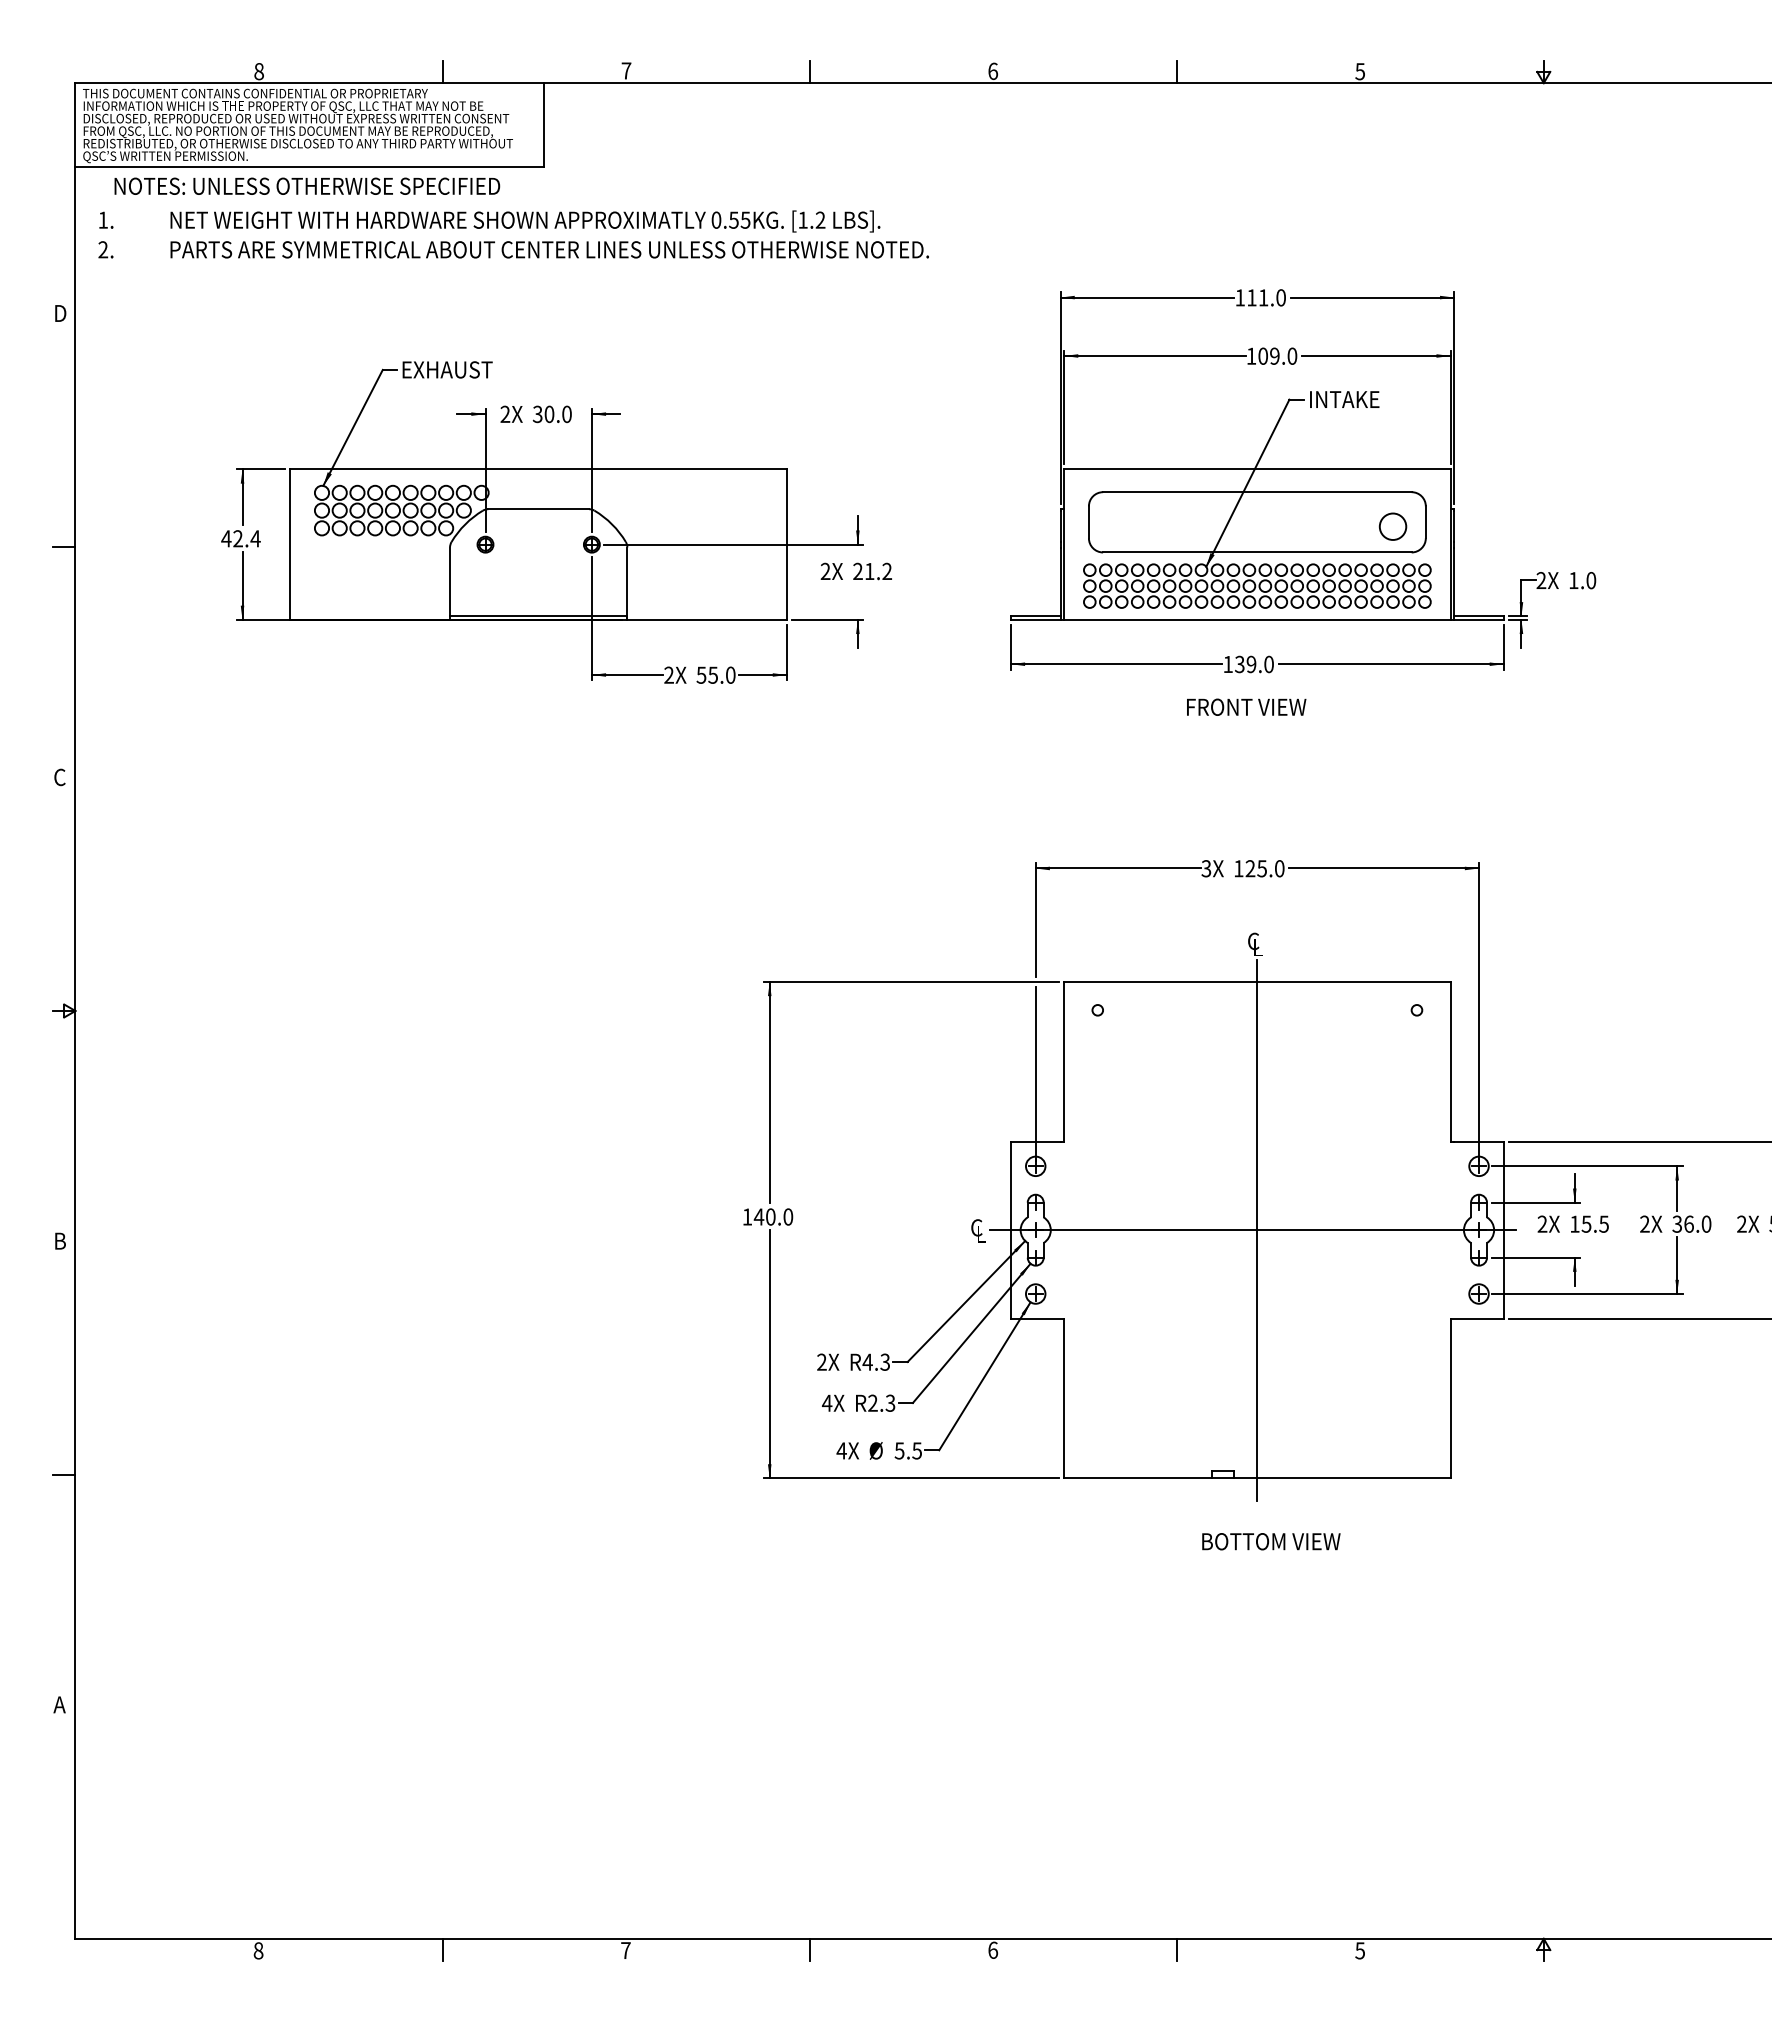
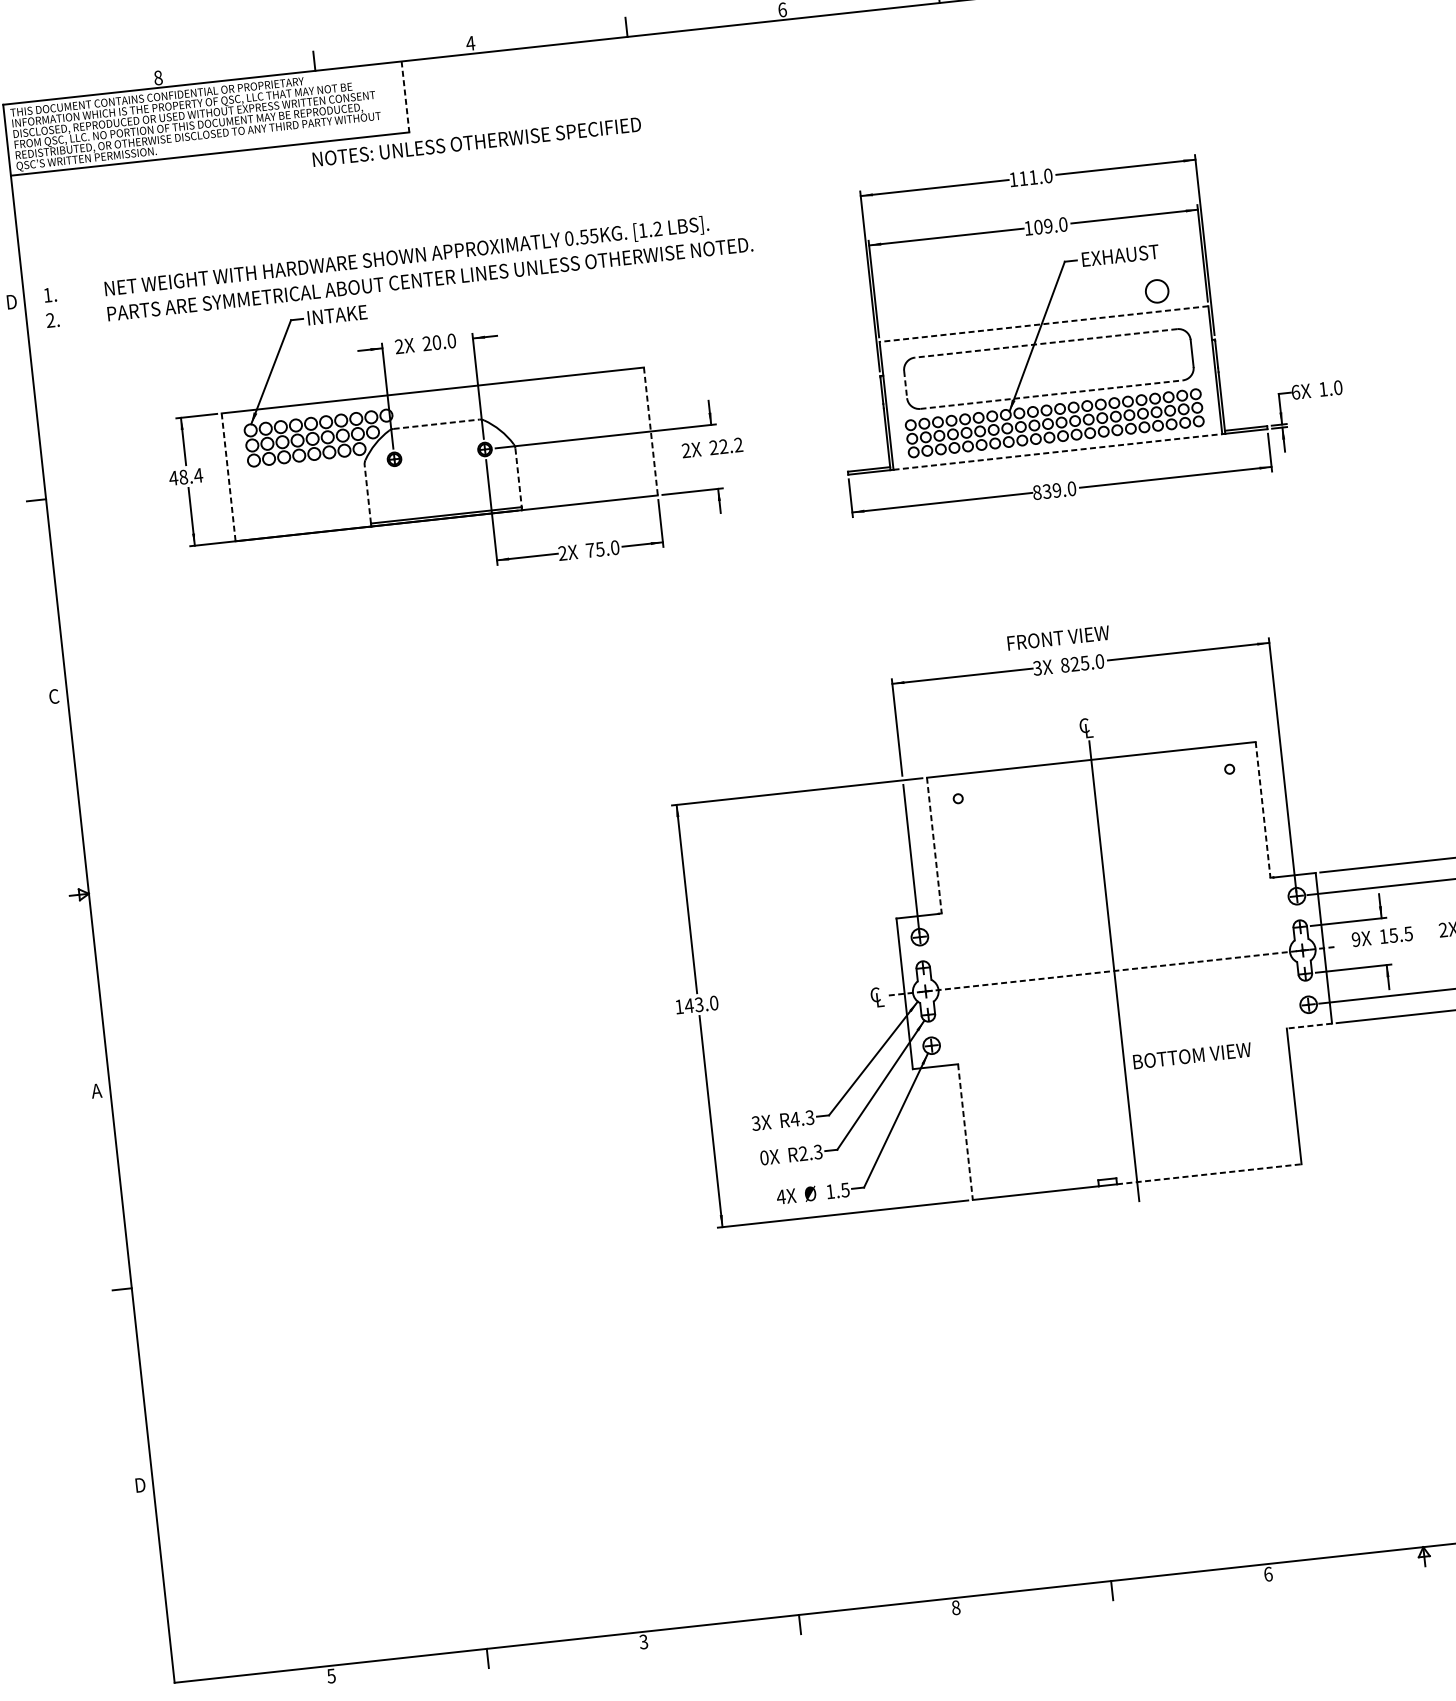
text: (626, 70) -> (470, 43), 7 -> 4
line: (543, 124) -> (405, 96), solid -> dashed
text: (307, 185) -> (477, 141), moved
text: (513, 234) -> (398, 269), moved
text: (448, 369) -> (346, 313), EXHAUST -> INTAKE
text: (1356, 399) -> (1121, 255), INTAKE -> EXHAUST
text: (537, 414) -> (426, 343), 30.0 -> 20.0
line: (1256, 469) -> (1043, 324), solid -> dashed
line: (1256, 492) -> (1045, 343), solid -> dashed
line: (539, 509) -> (437, 424), solid -> dashed
line: (1088, 522) -> (905, 384), solid -> dashed
circle: (1392, 526) -> (1156, 291), moved
text: (237, 538) -> (183, 477), 42.4 -> 48.4
line: (290, 545) -> (228, 478), solid -> dashed
line: (786, 545) -> (650, 432), solid -> dashed
line: (1257, 552) -> (1051, 394), solid -> dashed
text: (869, 570) -> (723, 445), 21.2 -> 22.2
text: (1541, 580) -> (1295, 392), 2X -> 6X
line: (450, 581) -> (368, 493), solid -> dashed
line: (627, 584) -> (518, 480), solid -> dashed
line: (1257, 619) -> (1057, 451), solid -> dashed
text: (1228, 664) -> (1037, 492), 139.0 -> 839.0
text: (701, 674) -> (590, 549), 55.0 -> 75.0
text: (1246, 706) -> (1058, 637), moved
text: (1238, 868) -> (1064, 665), 125.0 -> 825.0
line: (1064, 1061) -> (934, 845), solid -> dashed
line: (1450, 1061) -> (1262, 809), solid -> dashed
text: (770, 1216) -> (698, 1004), 140.0 -> 143.0
text: (1542, 1223) -> (1356, 938), 2X -> 9X
line: (1252, 1230) -> (1110, 971), solid -> dashed
text: (59, 1240) -> (96, 1090), B -> A
line: (1477, 1318) -> (1309, 1025), solid -> dashed
text: (821, 1362) -> (755, 1123), 2X -> 3X
line: (1064, 1398) -> (965, 1131), solid -> dashed
text: (826, 1402) -> (763, 1157), 4X -> 0X
text: (899, 1450) -> (830, 1191), 5.5 -> 1.5
line: (1342, 1478) -> (1209, 1174), solid -> dashed
text: (1271, 1541) -> (1192, 1055), moved
text: (59, 1704) -> (139, 1485), A -> D
text: (993, 1949) -> (956, 1607), 6 -> 8
text: (258, 1950) -> (331, 1675), 8 -> 5
text: (625, 1950) -> (643, 1641), 7 -> 3
text: (1360, 1950) -> (1268, 1574), 5 -> 6

